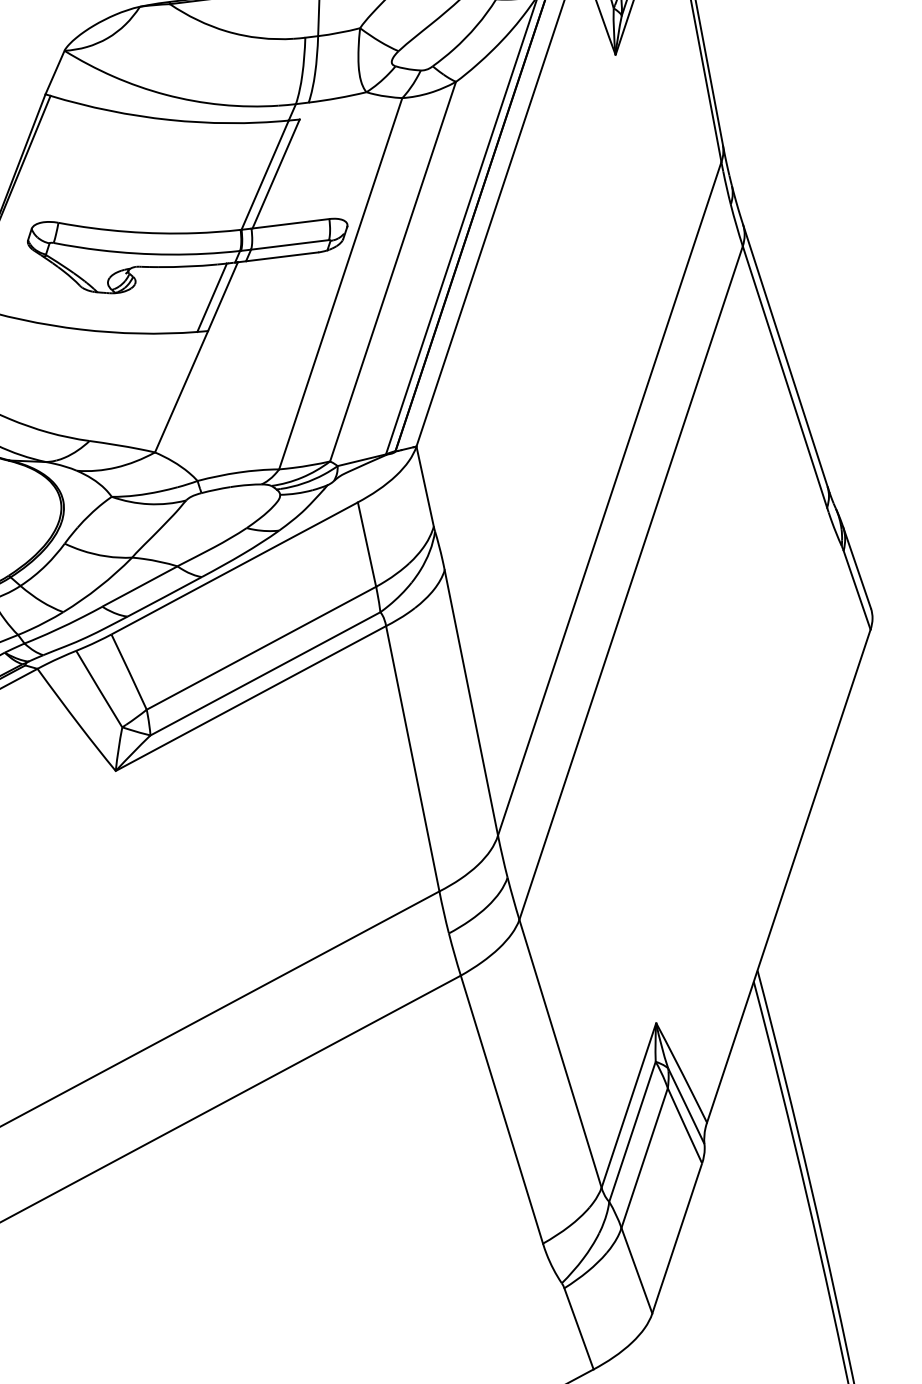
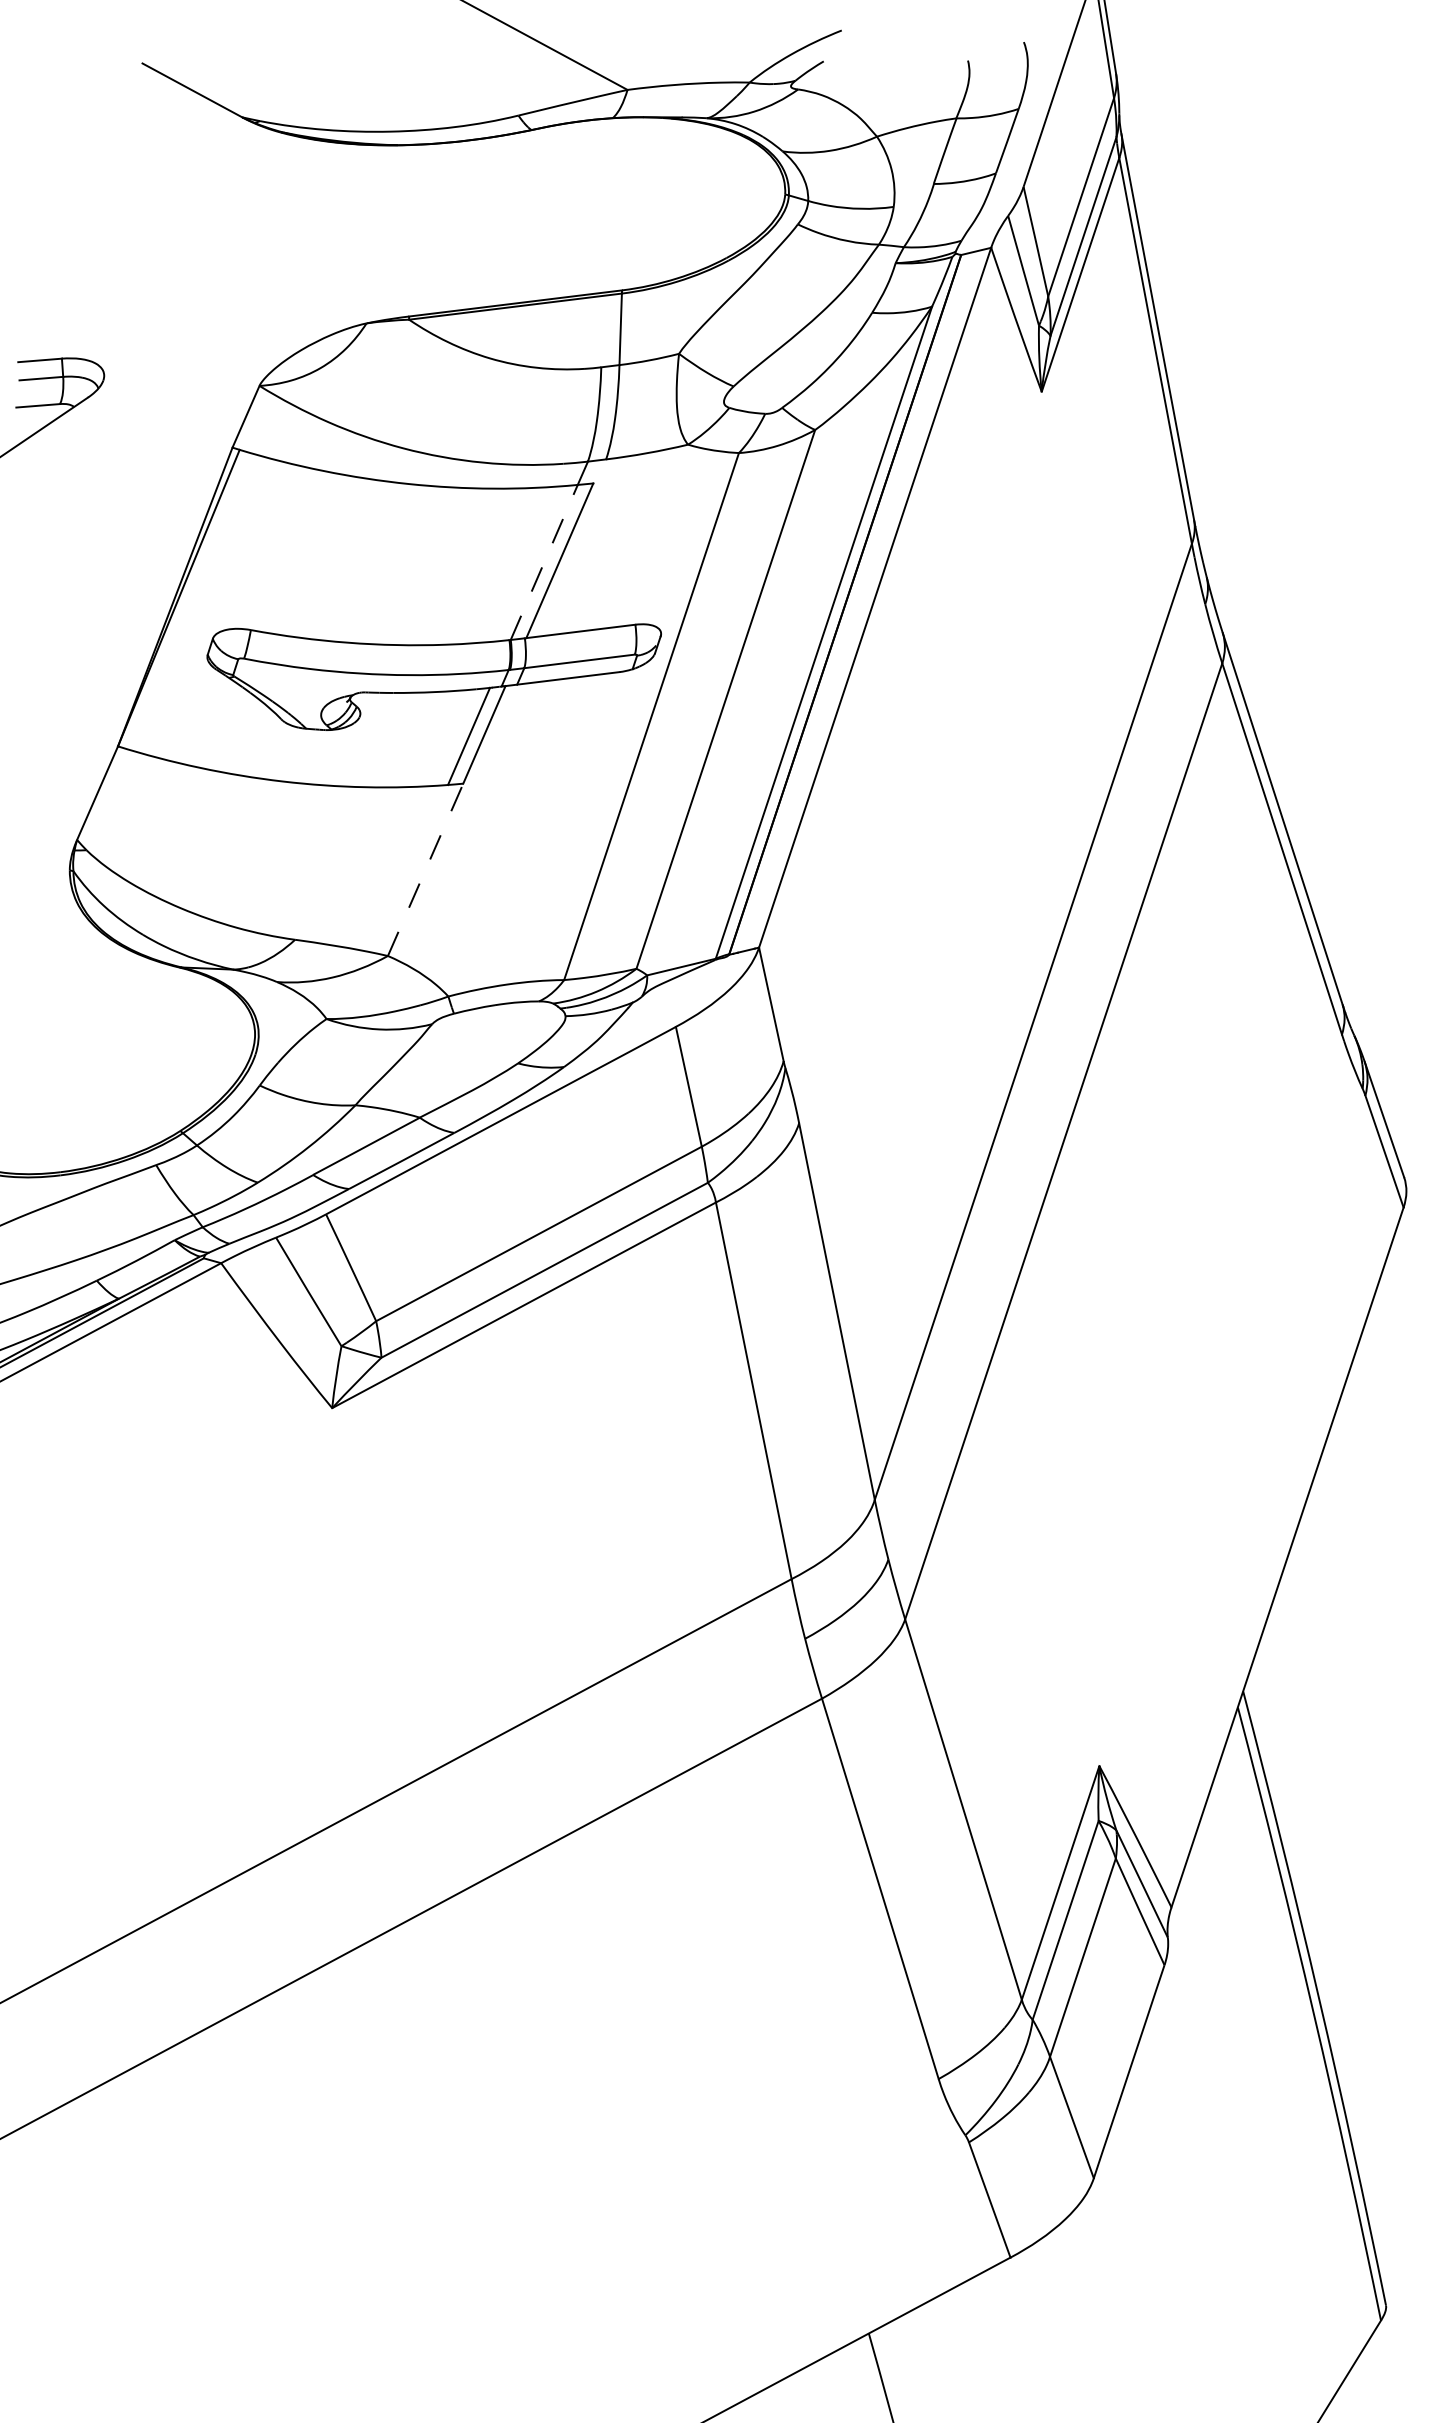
line: (265, 175) -> (544, 562), solid -> dashed
line: (181, 391) -> (425, 869), solid -> dashed

